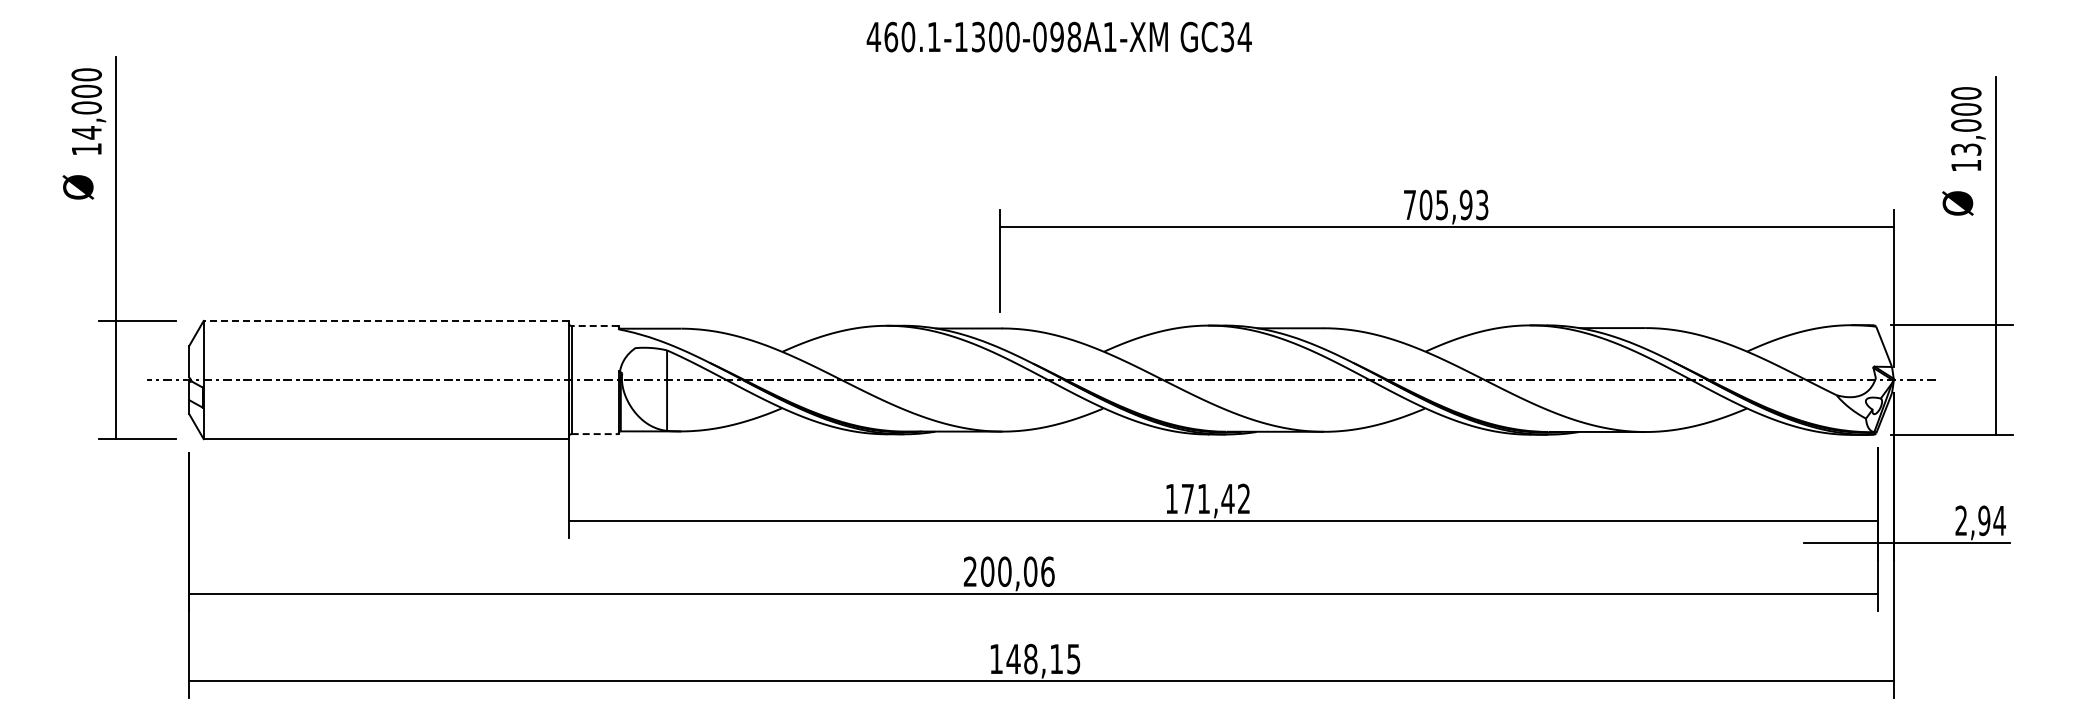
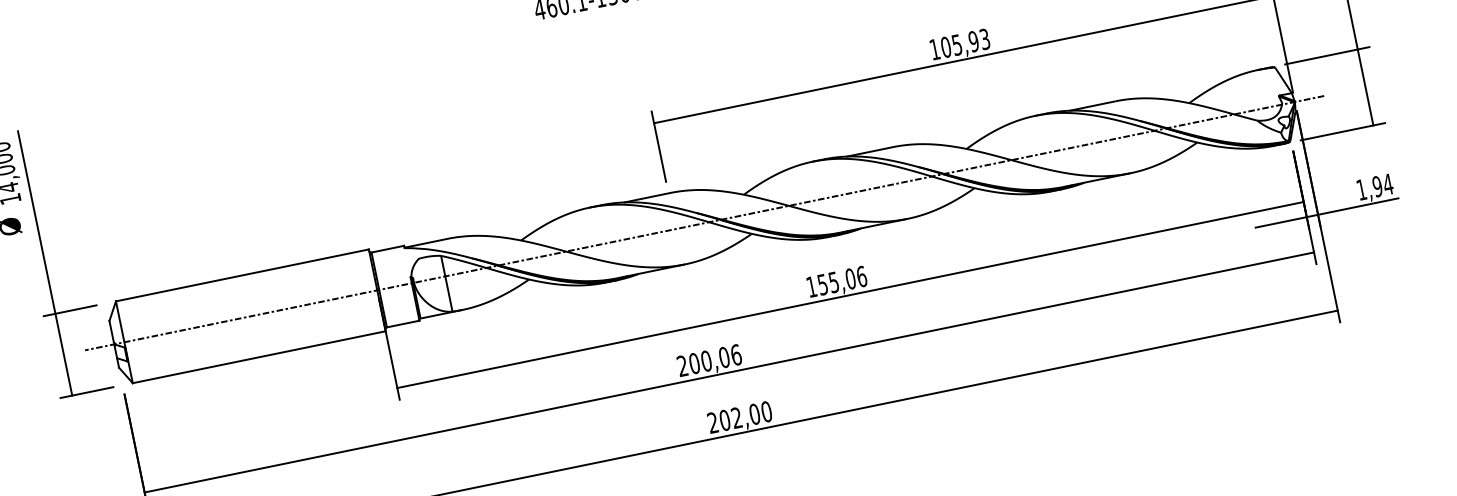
text: (1409, 204) -> (934, 49), 705,93 -> 105,93
line: (386, 320) -> (242, 275), dashed -> solid
line: (595, 325) -> (387, 248), dashed -> solid
line: (595, 434) -> (403, 324), dashed -> solid
text: (1215, 498) -> (841, 280), 171,42 -> 155,06
text: (1960, 520) -> (1361, 189), 2,94 -> 1,94
text: (1034, 658) -> (739, 417), 148,15 -> 202,00

